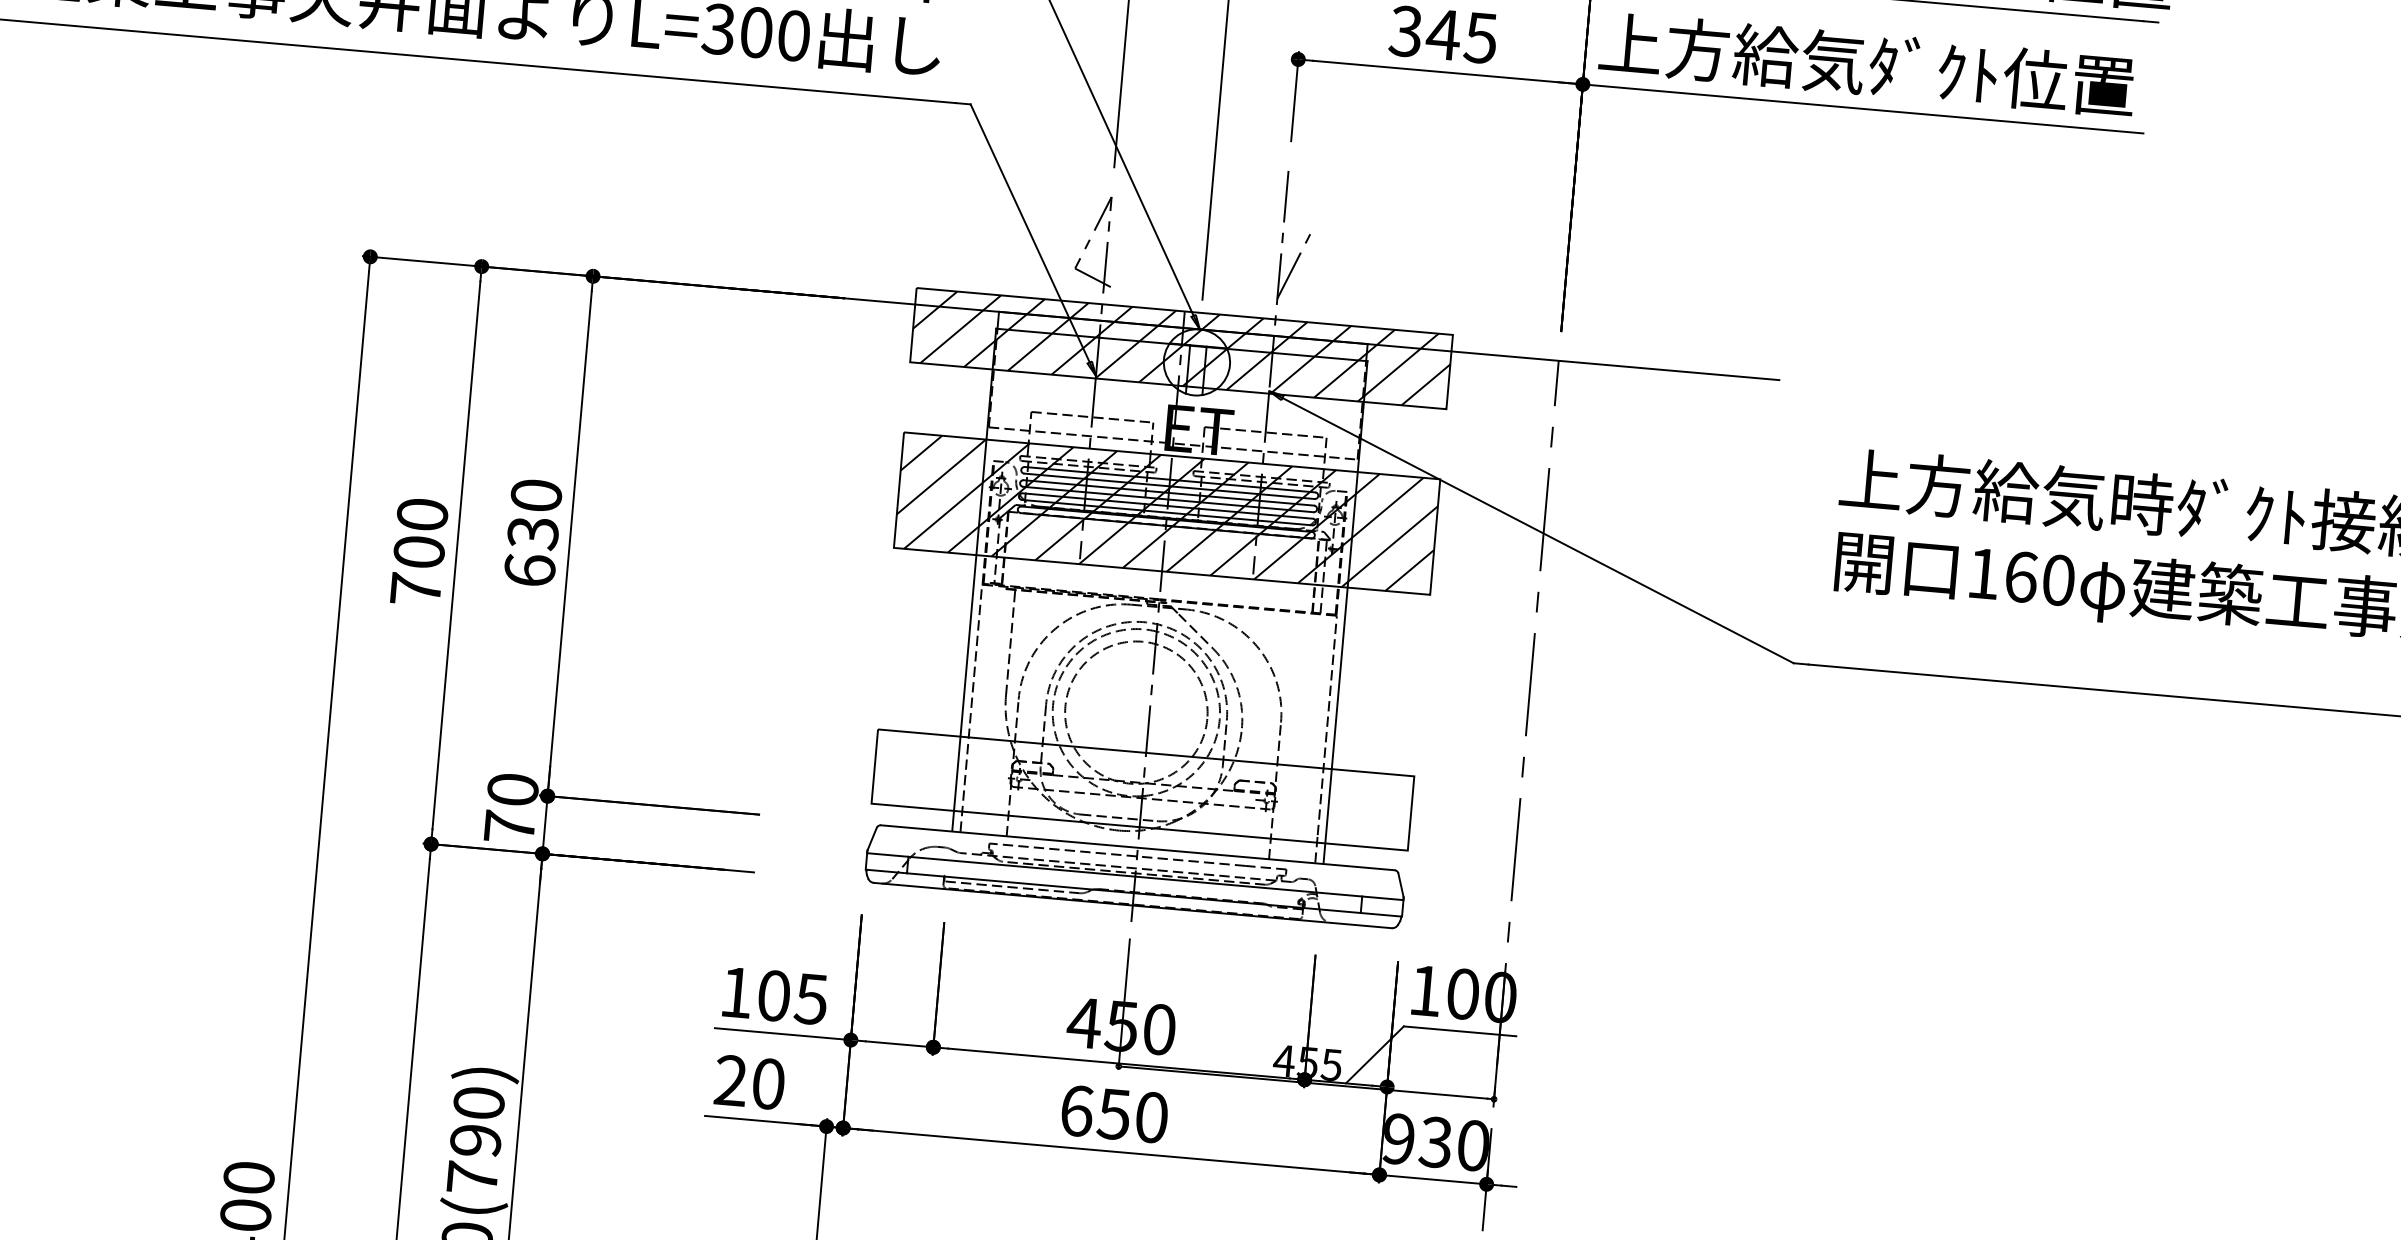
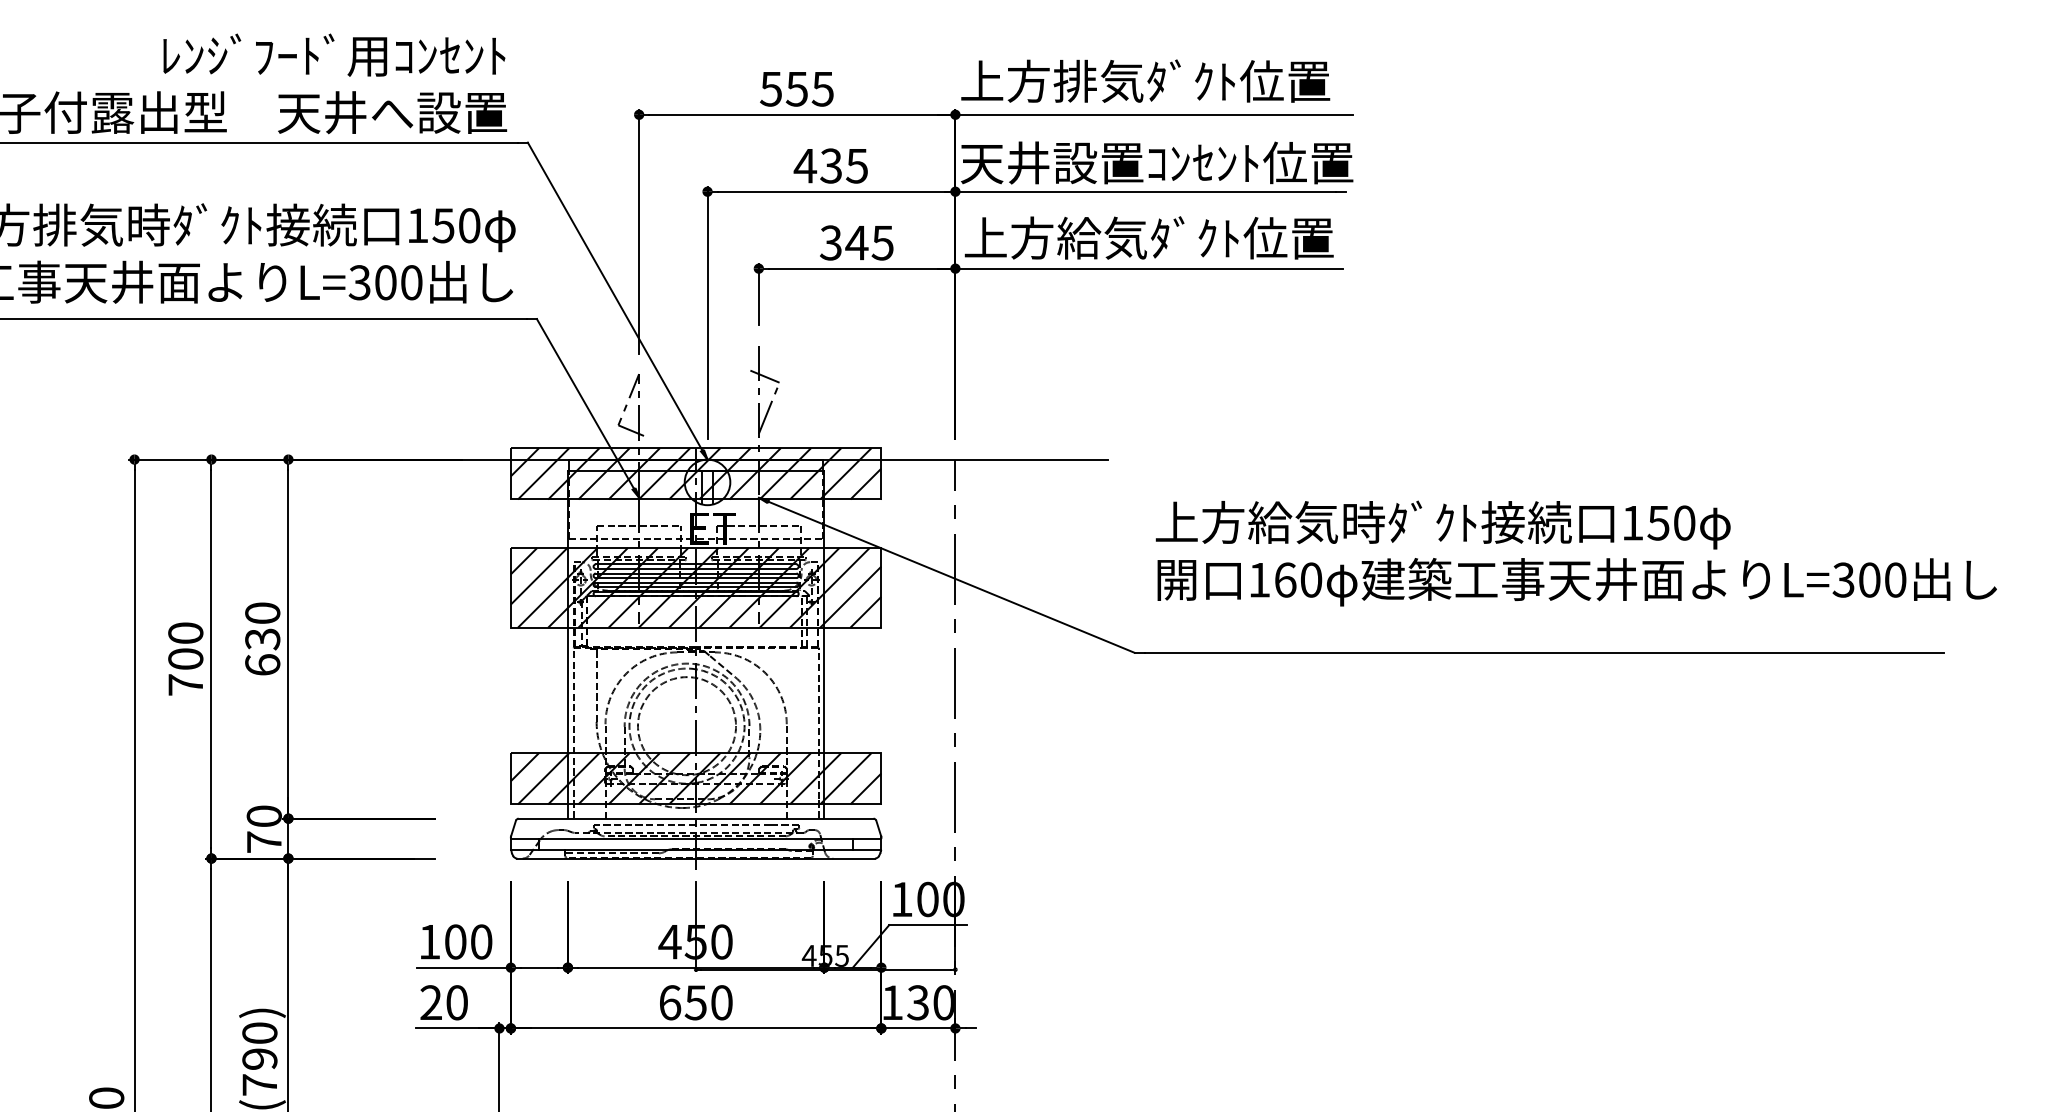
line: (1292, 216) -> (764, 376), added
hatch: (1142, 789) -> (695, 778), added
text: (811, 998) -> (481, 941), 105 -> 100
text: (1398, 1138) -> (892, 1002), 930 -> 130

